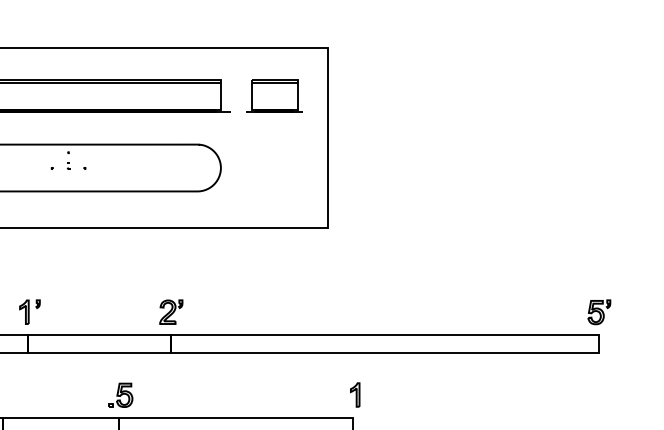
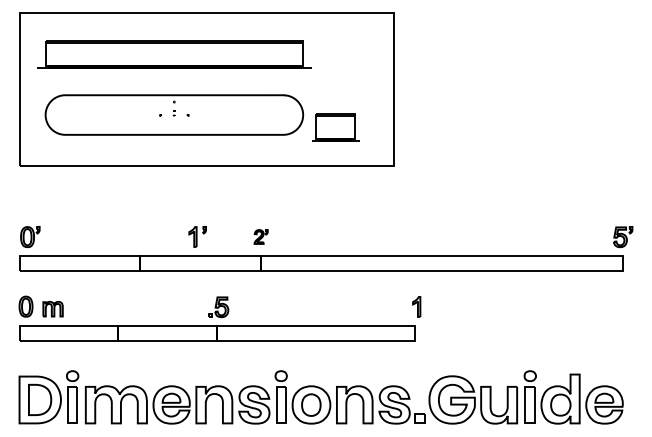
part: (274, 96) -> (335, 127), moved
part: (29, 311) -> (197, 236), moved
part: (170, 311) -> (260, 236), size x0.7

